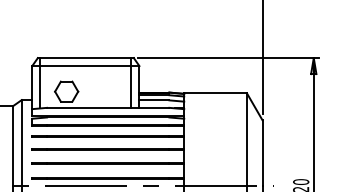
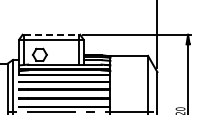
line: (85, 57) -> (51, 34), solid -> dashed

